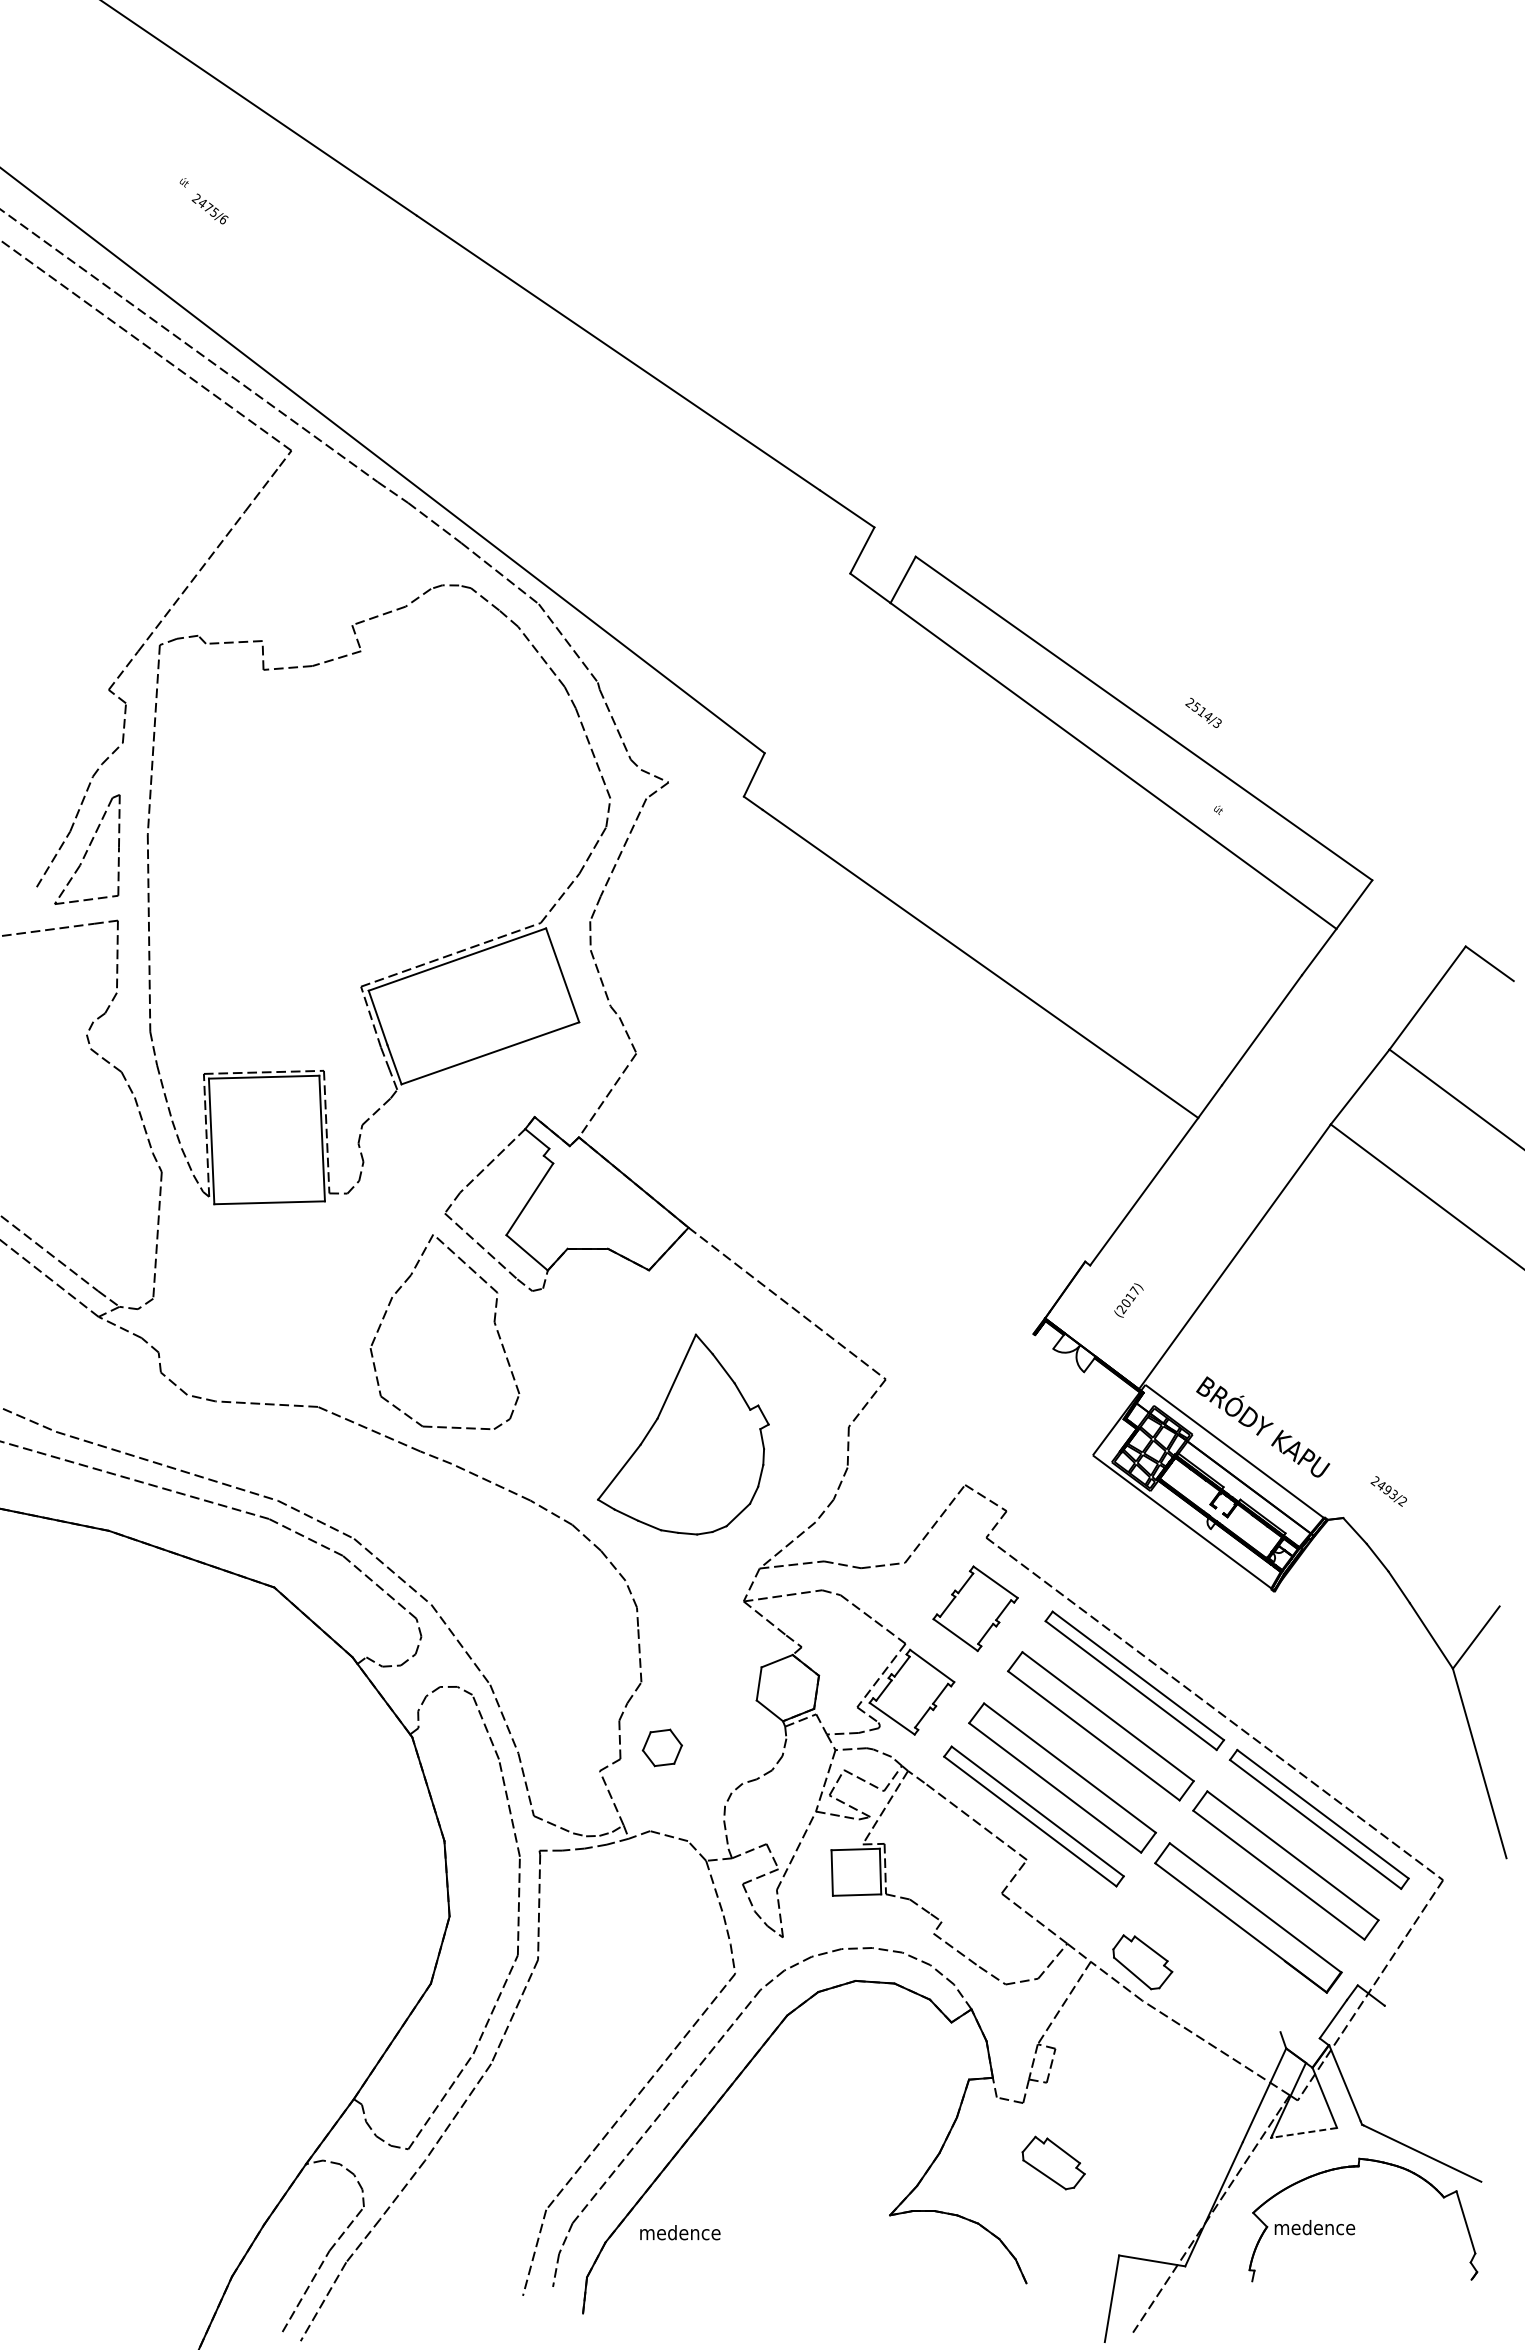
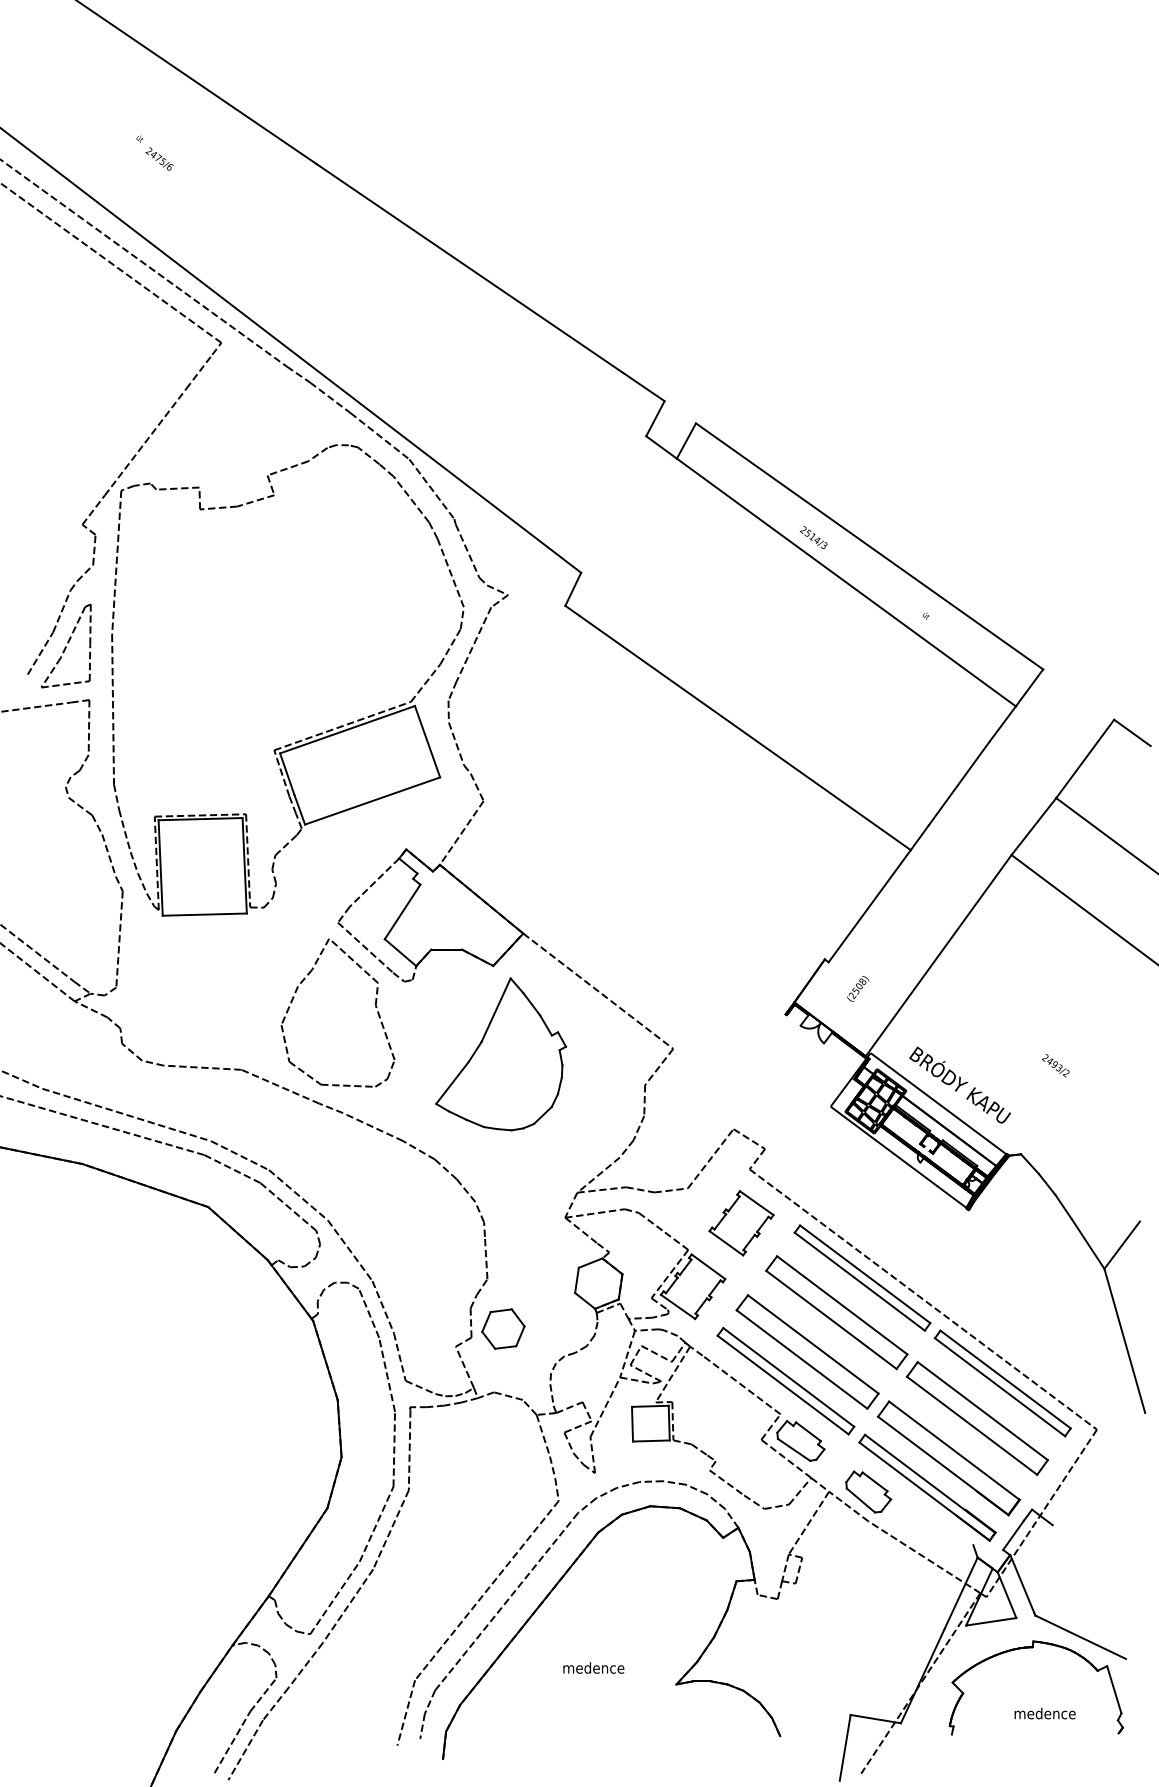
text: (1203, 712) -> (813, 537), moved
text: (1130, 1296) -> (859, 985), (2017) -> (2508)
part: (683, 1434) -> (501, 1054), moved
text: (1388, 1491) -> (1055, 1065), moved
part: (662, 1747) -> (503, 1328), size x1.43
part: (1219, 1956) -> (926, 1487), added
line: (1304, 2132) -> (991, 1621), dashed -> solid
part: (1053, 2162) -> (800, 1440), moved
text: (1314, 2227) -> (1044, 1713), moved
text: (680, 2232) -> (593, 1667), moved

